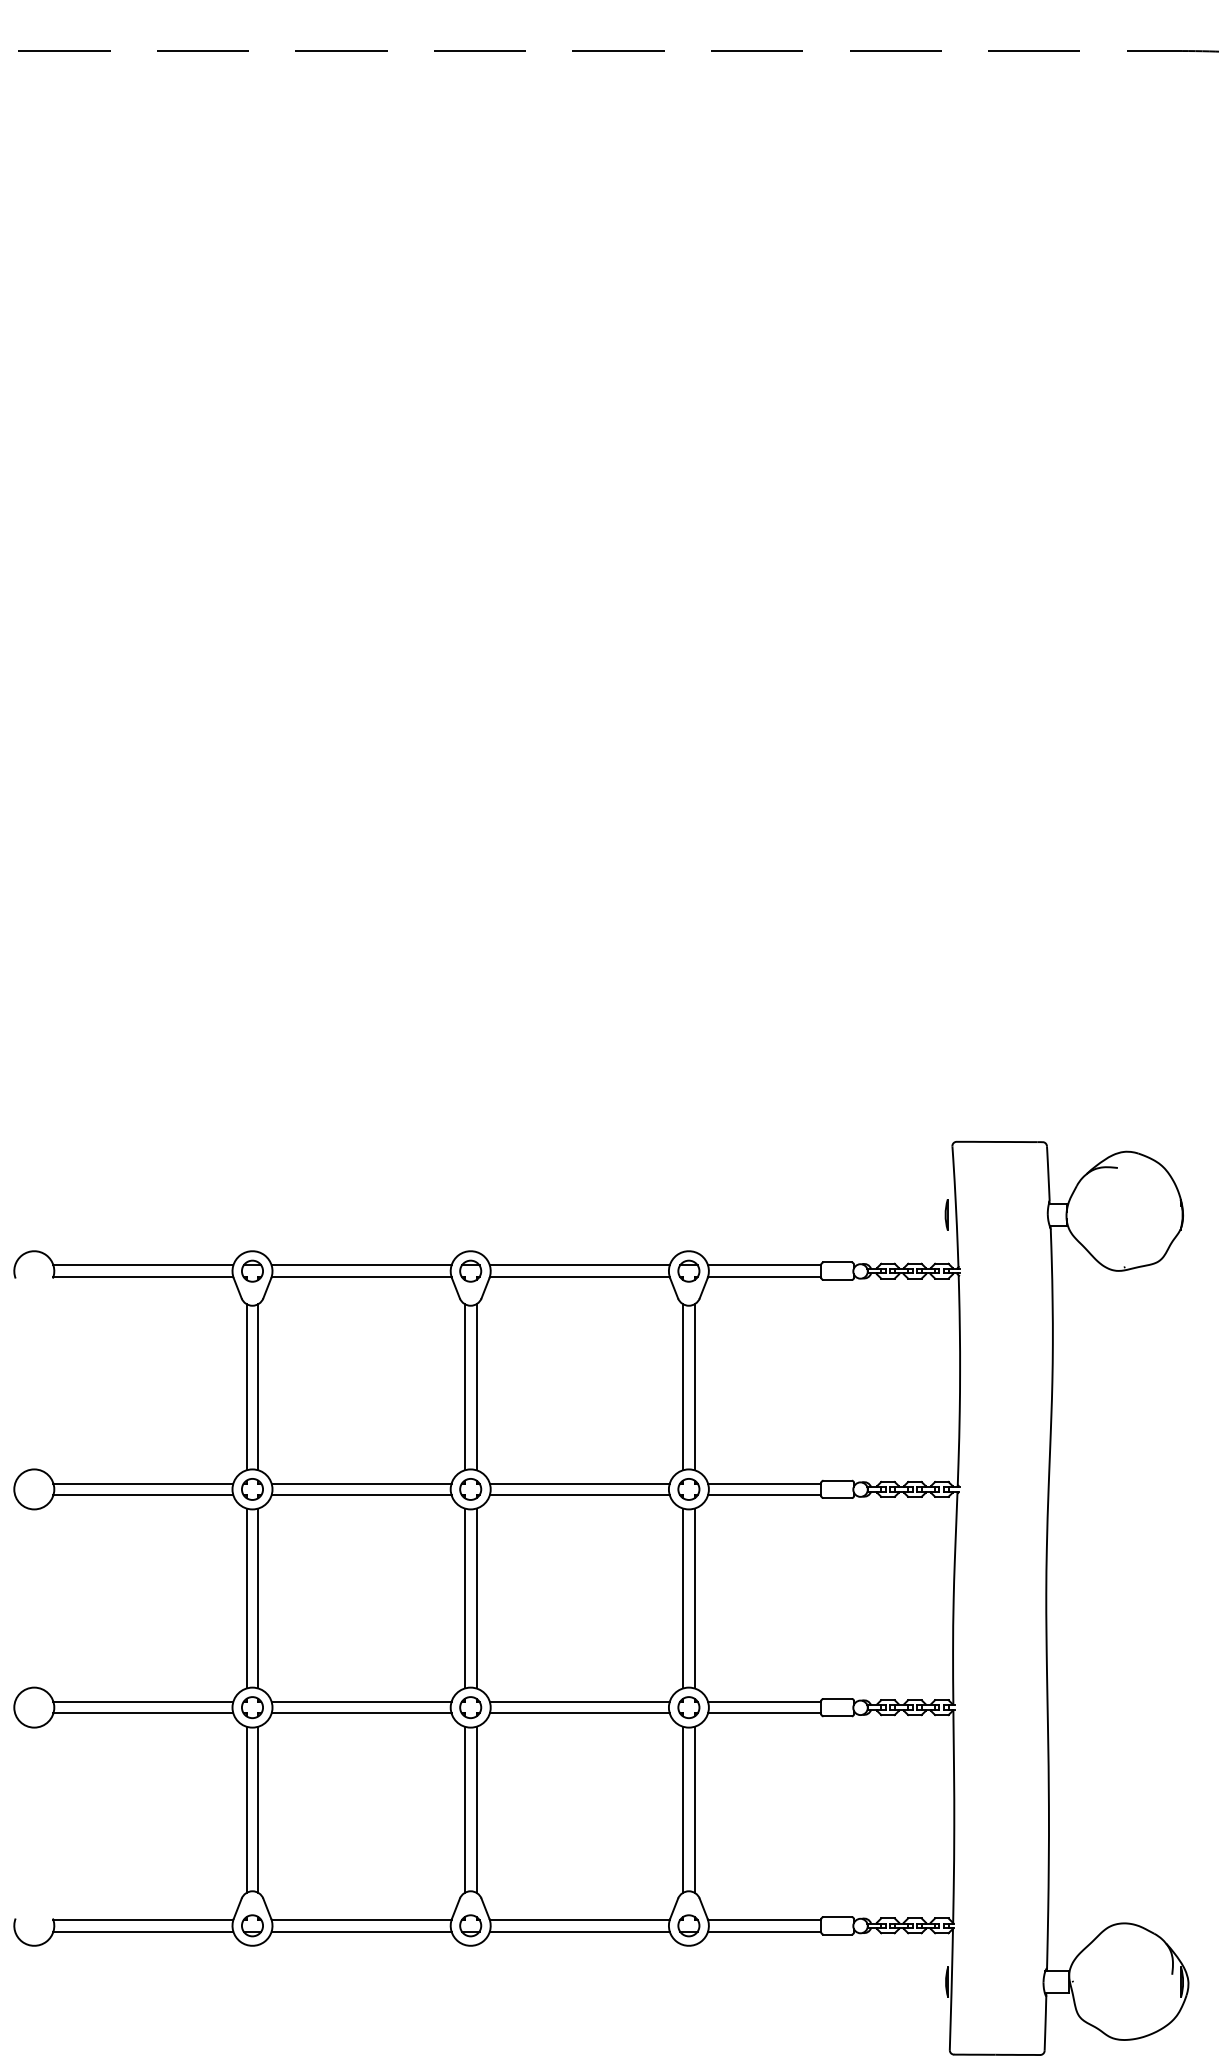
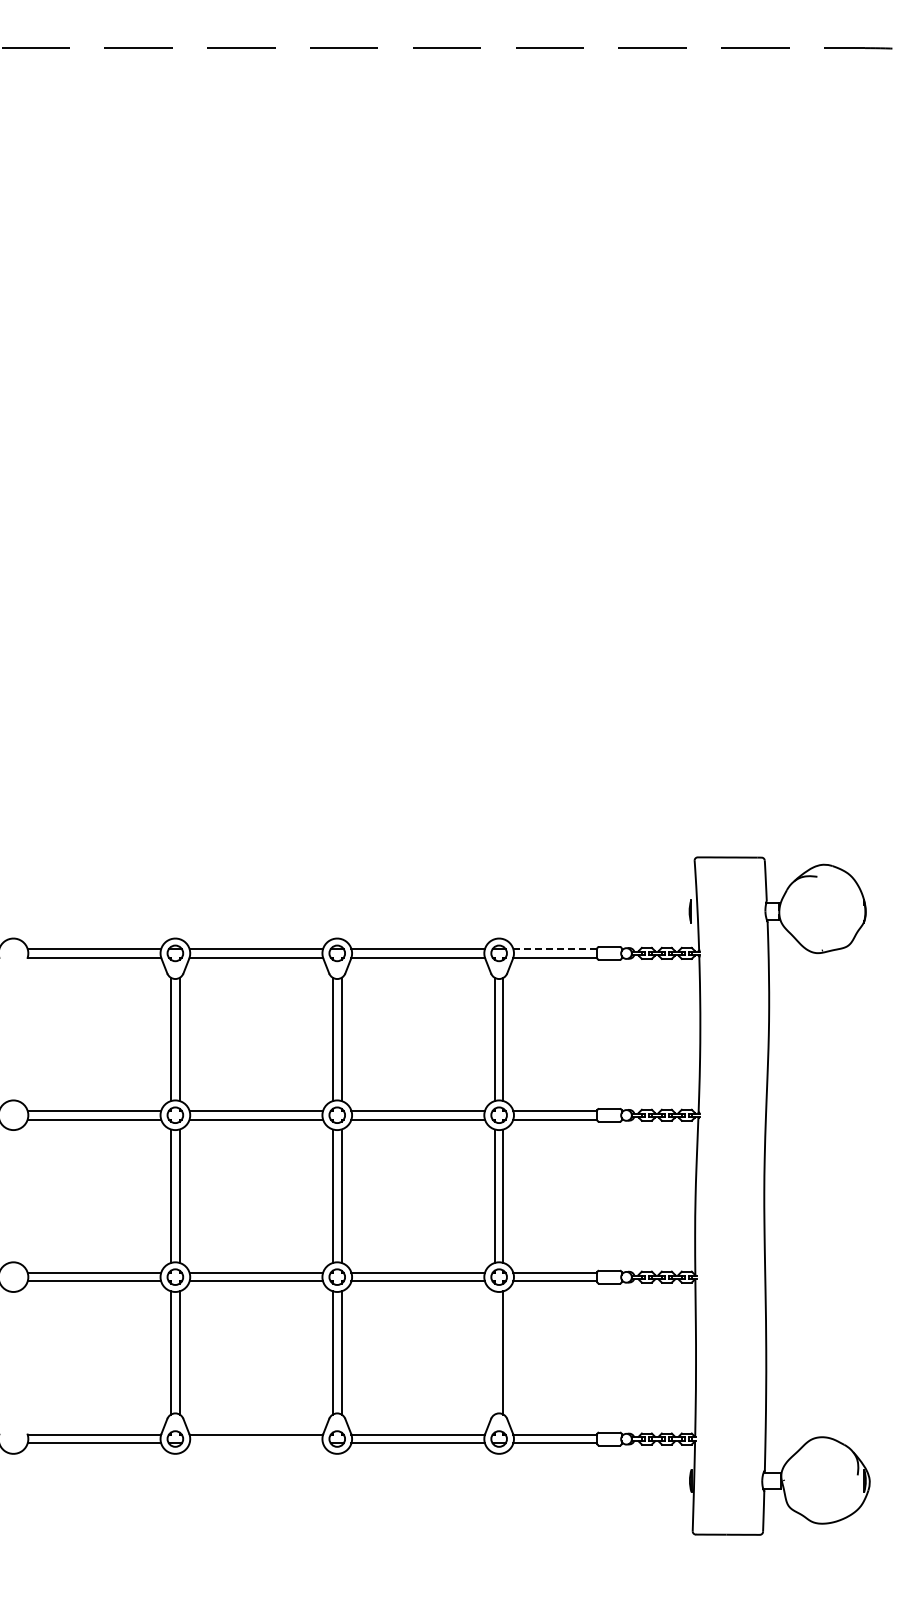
line: (764, 1265) -> (555, 949), solid -> dashed
line: (682, 1809) -> (494, 1352), removed
line: (361, 1931) -> (256, 1443), removed

